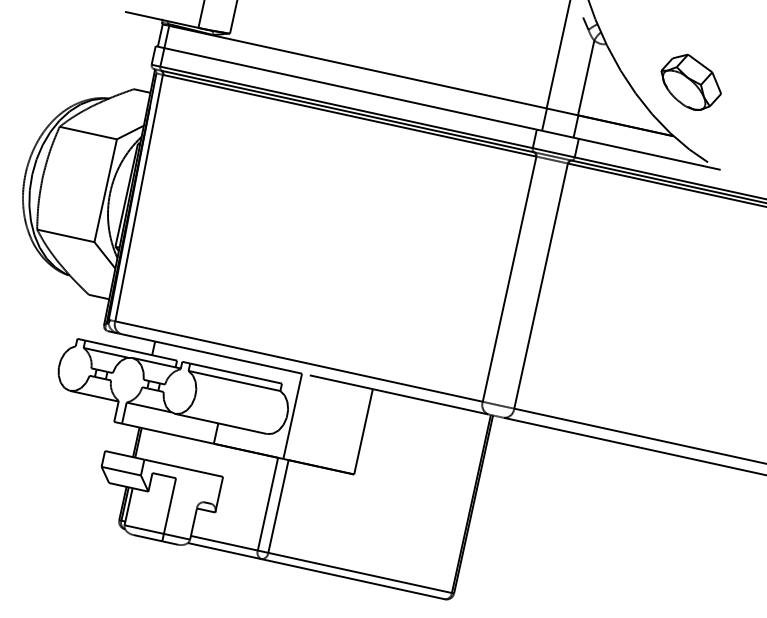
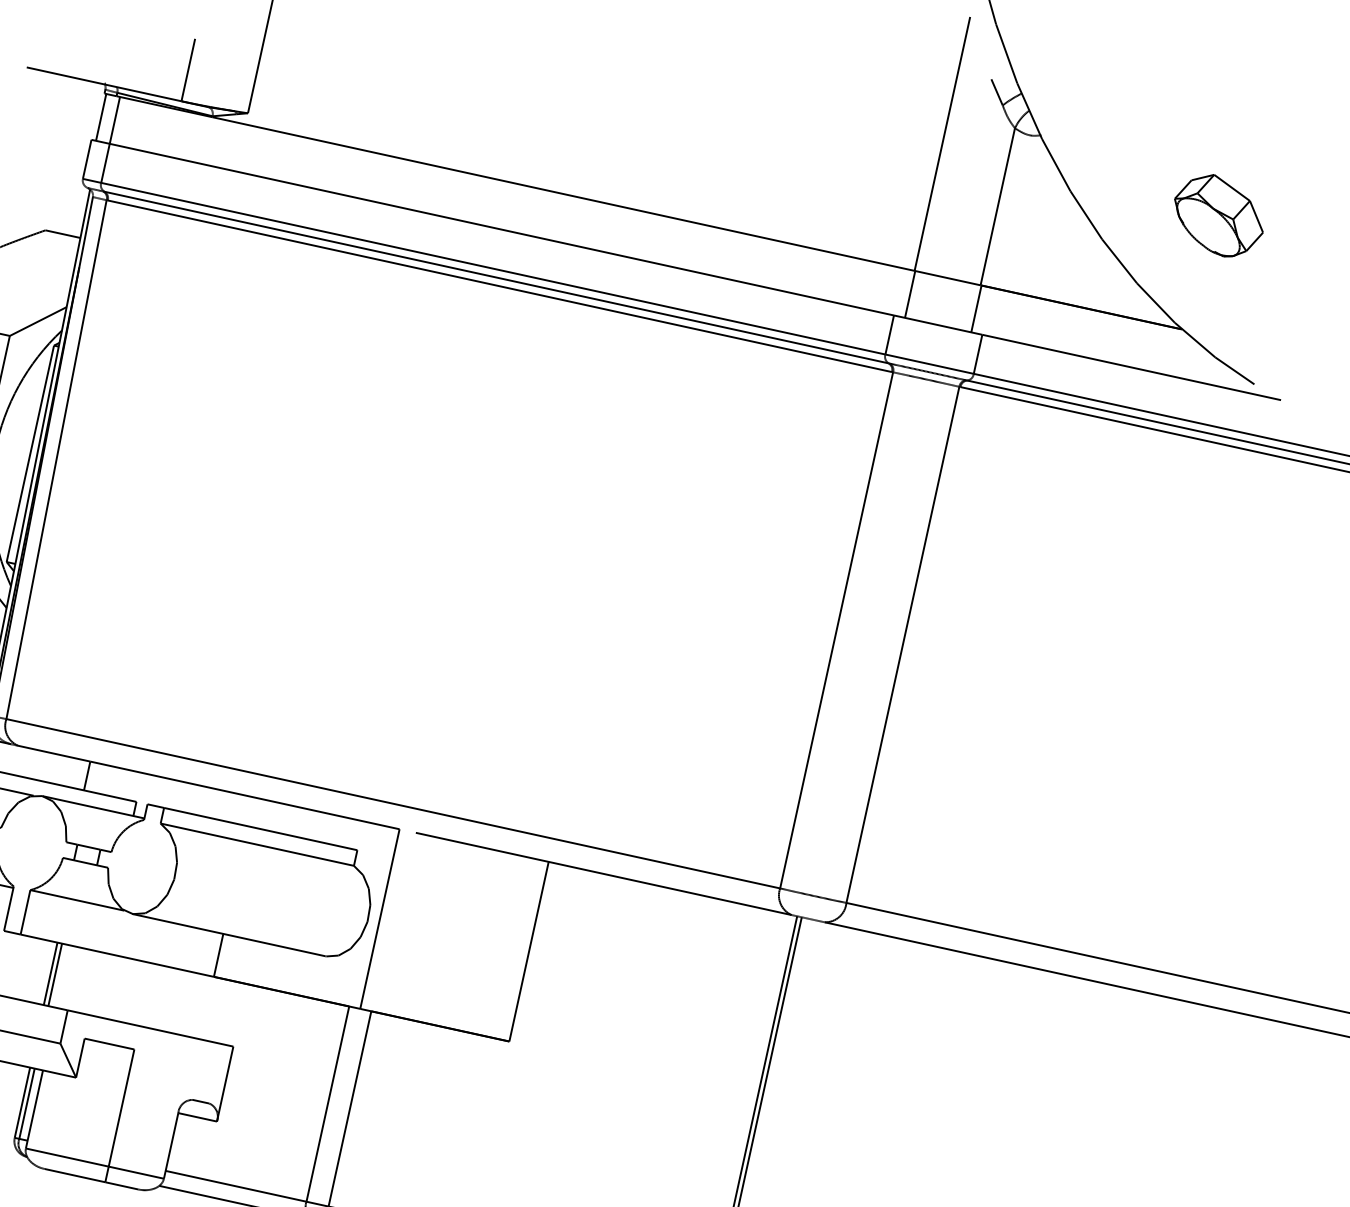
part: (690, 81) -> (1217, 214), size x0.7

